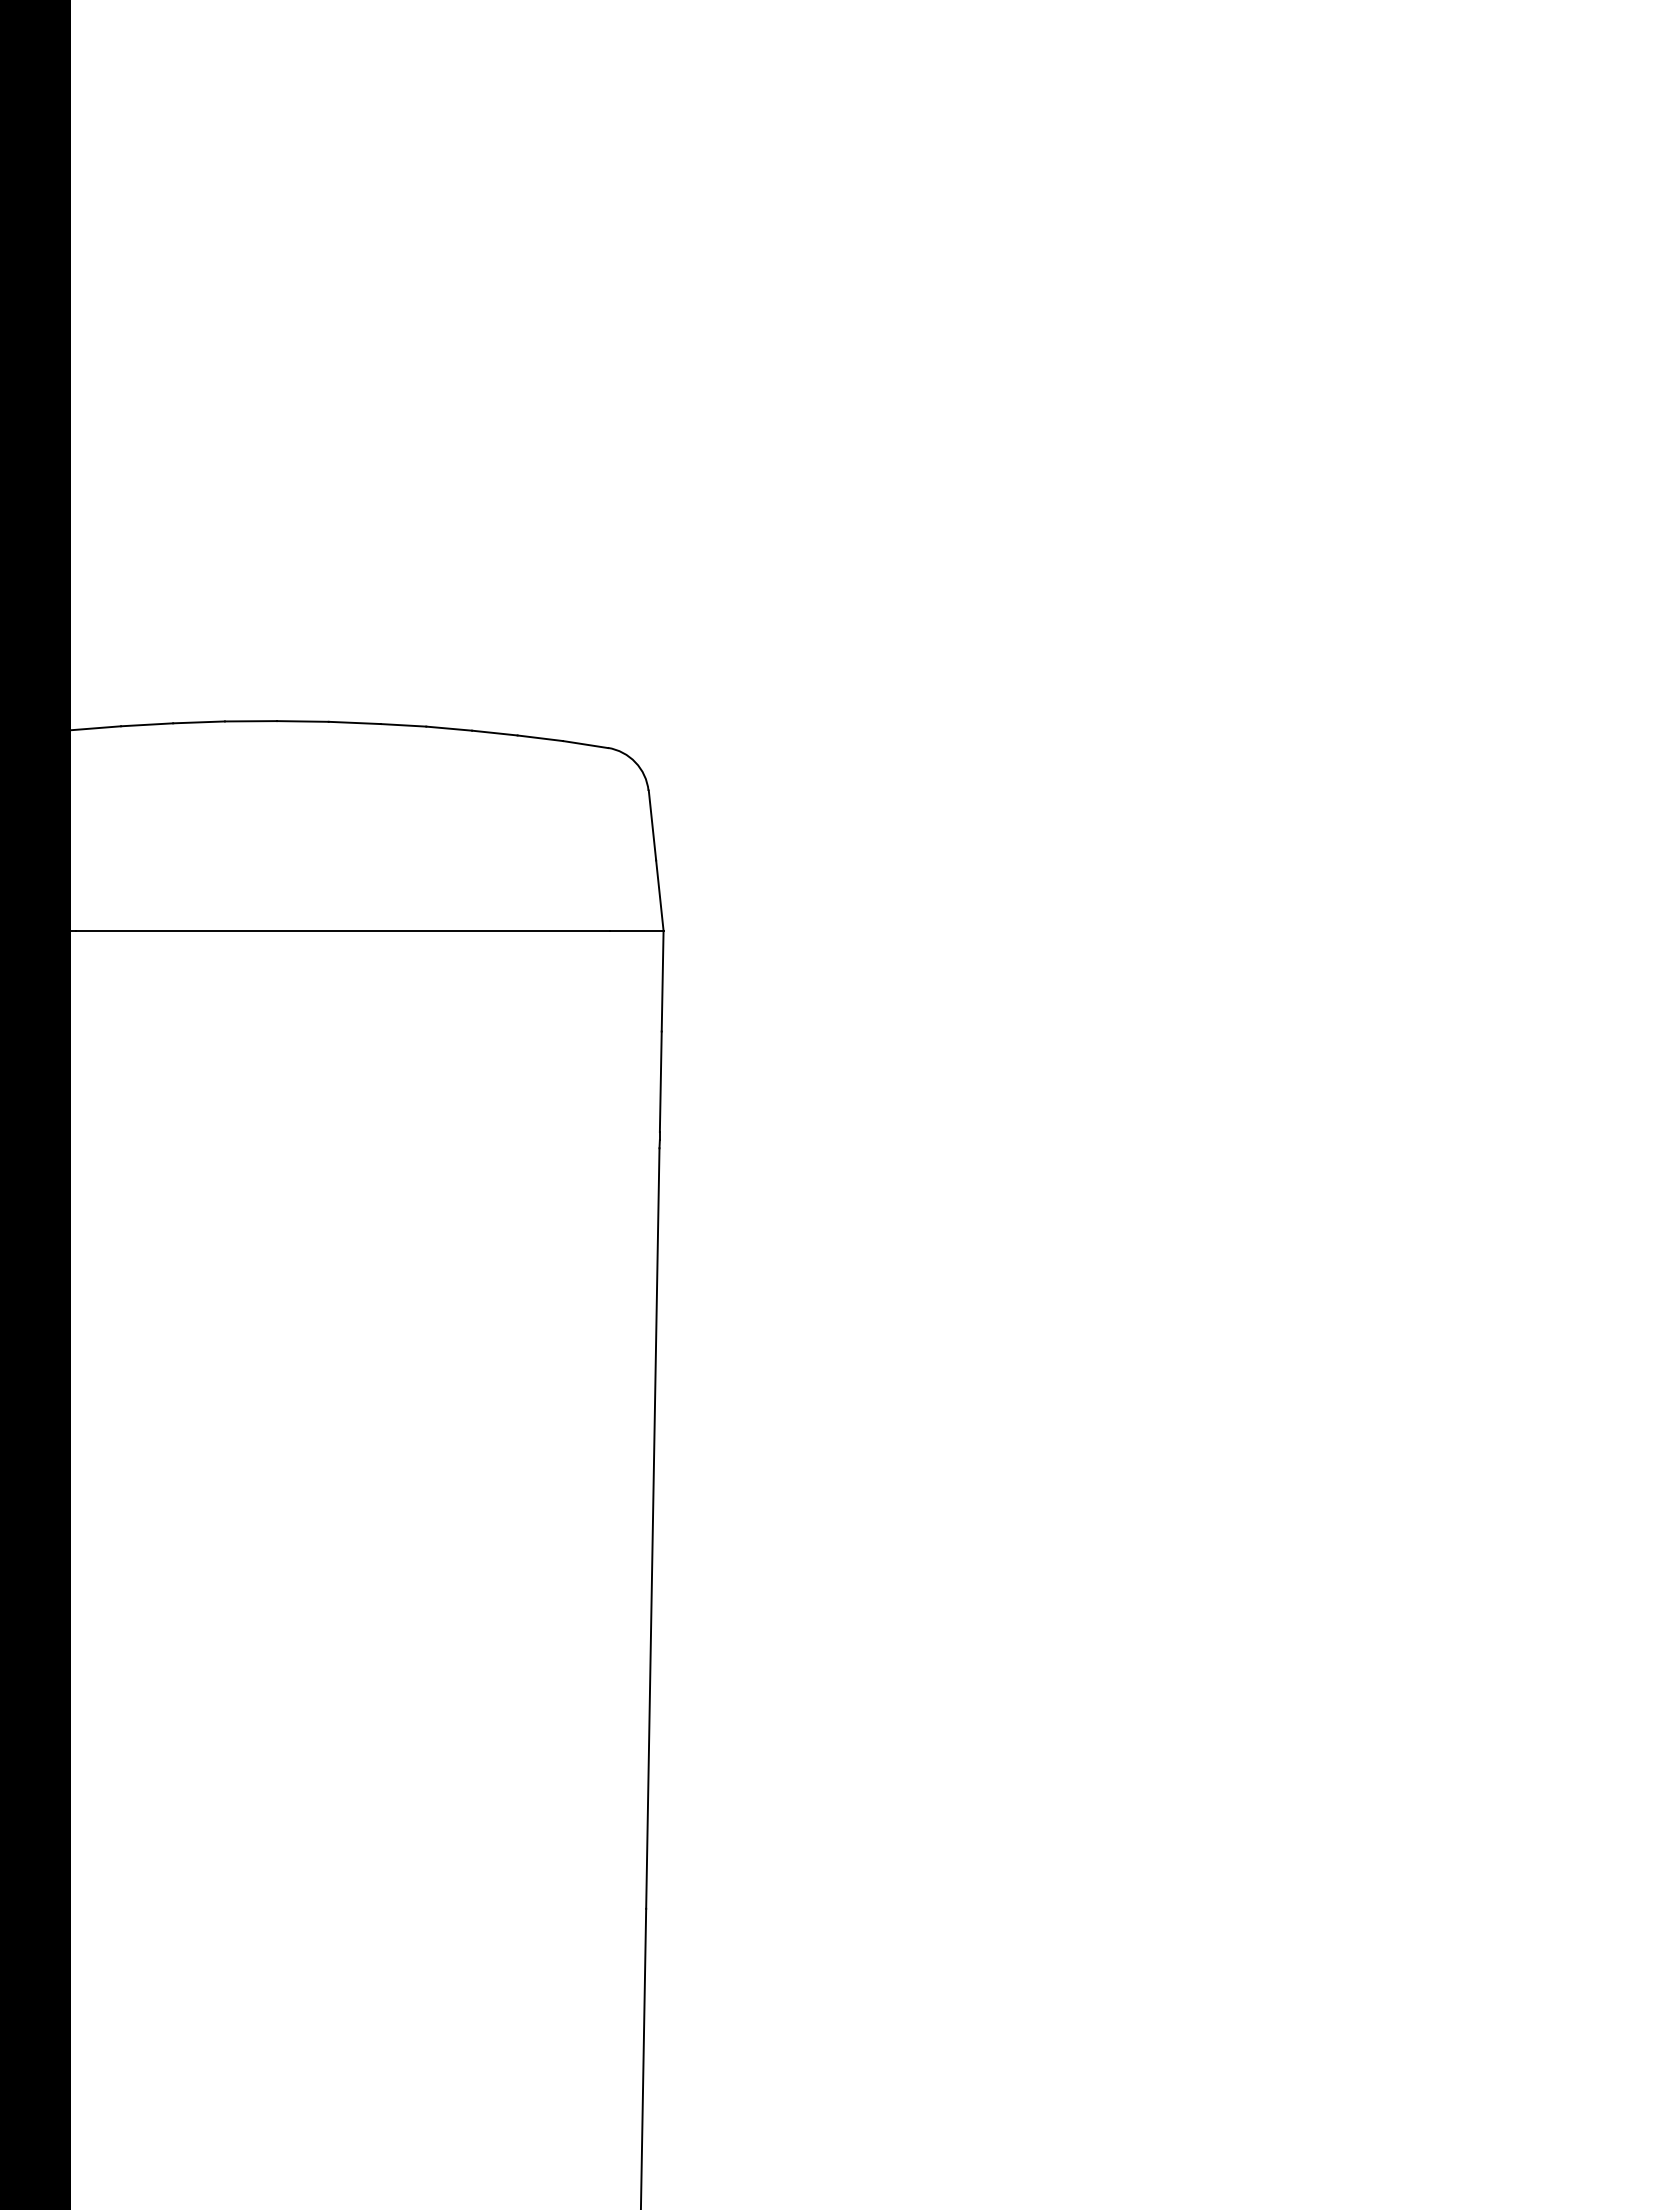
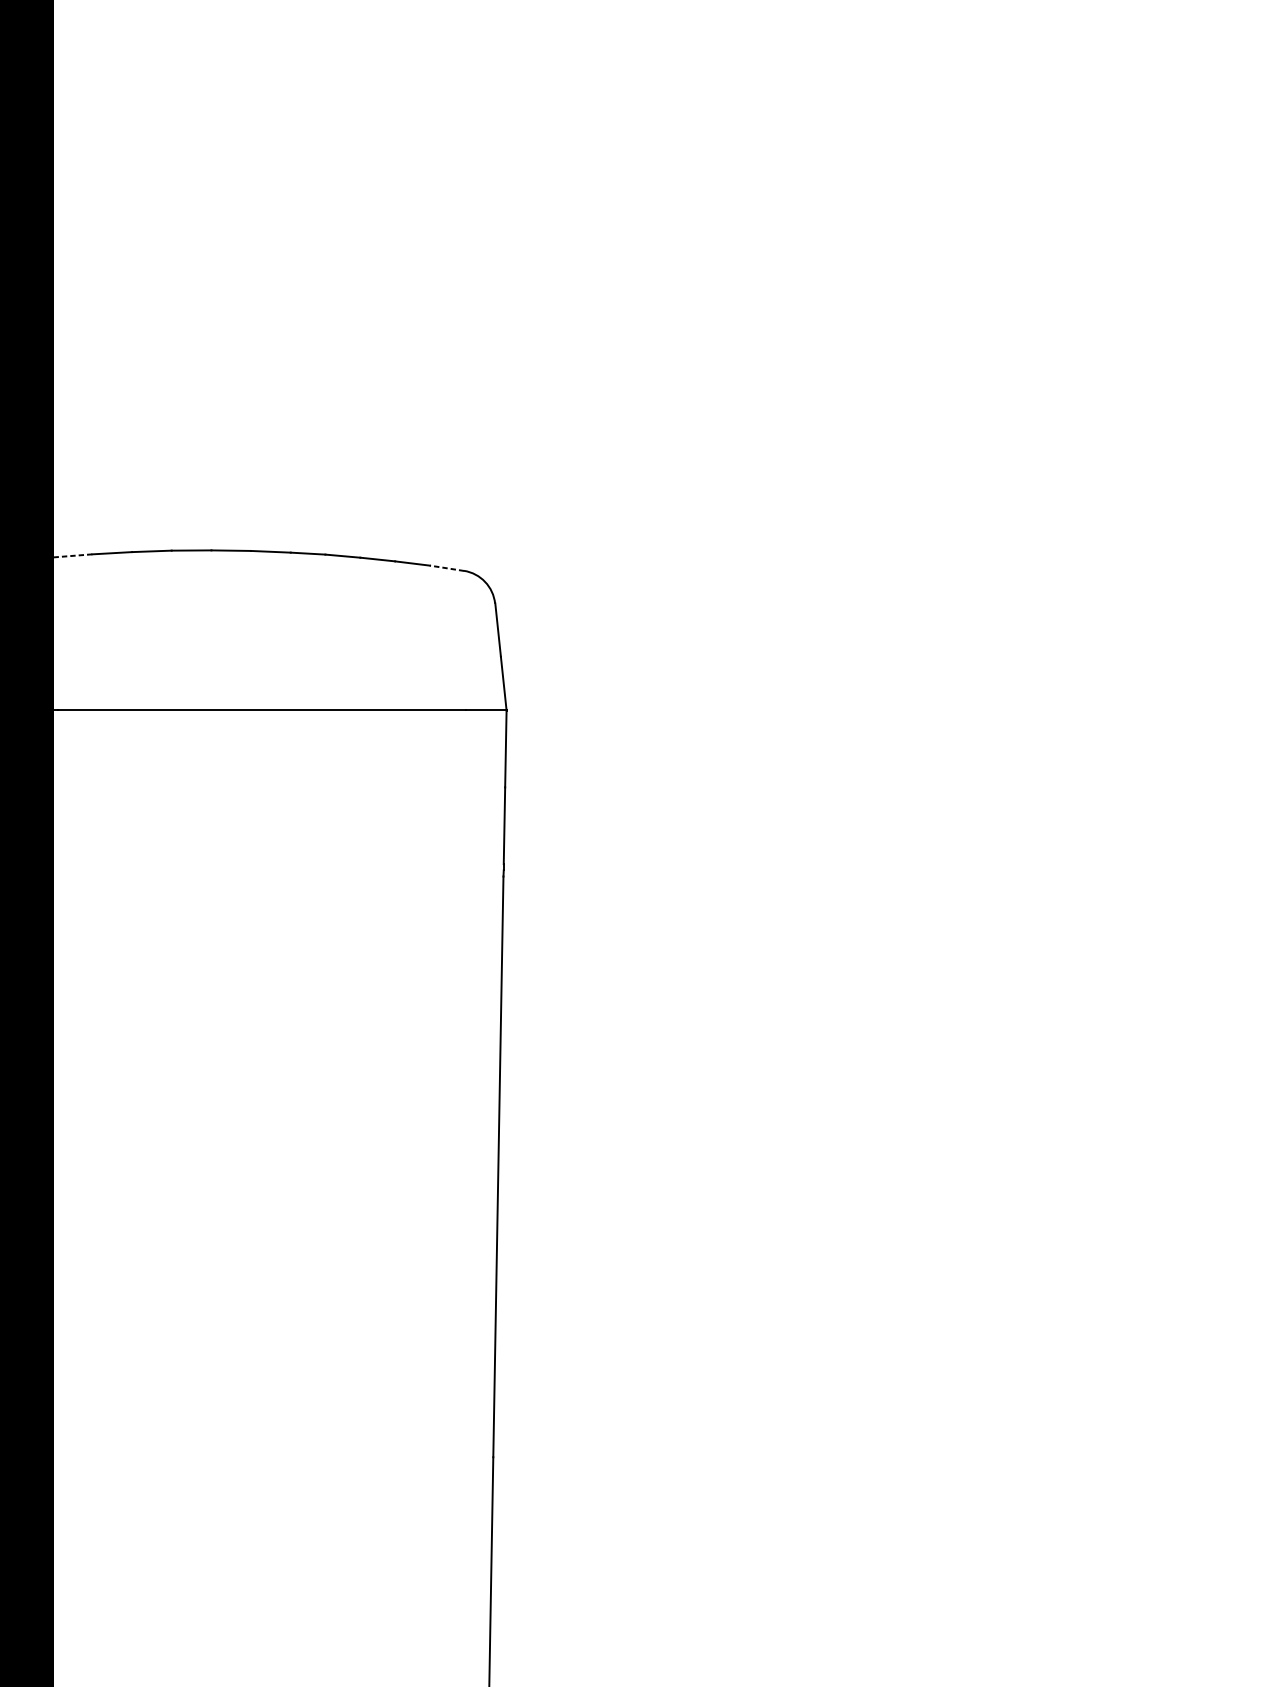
line: (95, 728) -> (72, 556), solid -> dashed
line: (585, 744) -> (446, 568), solid -> dashed

